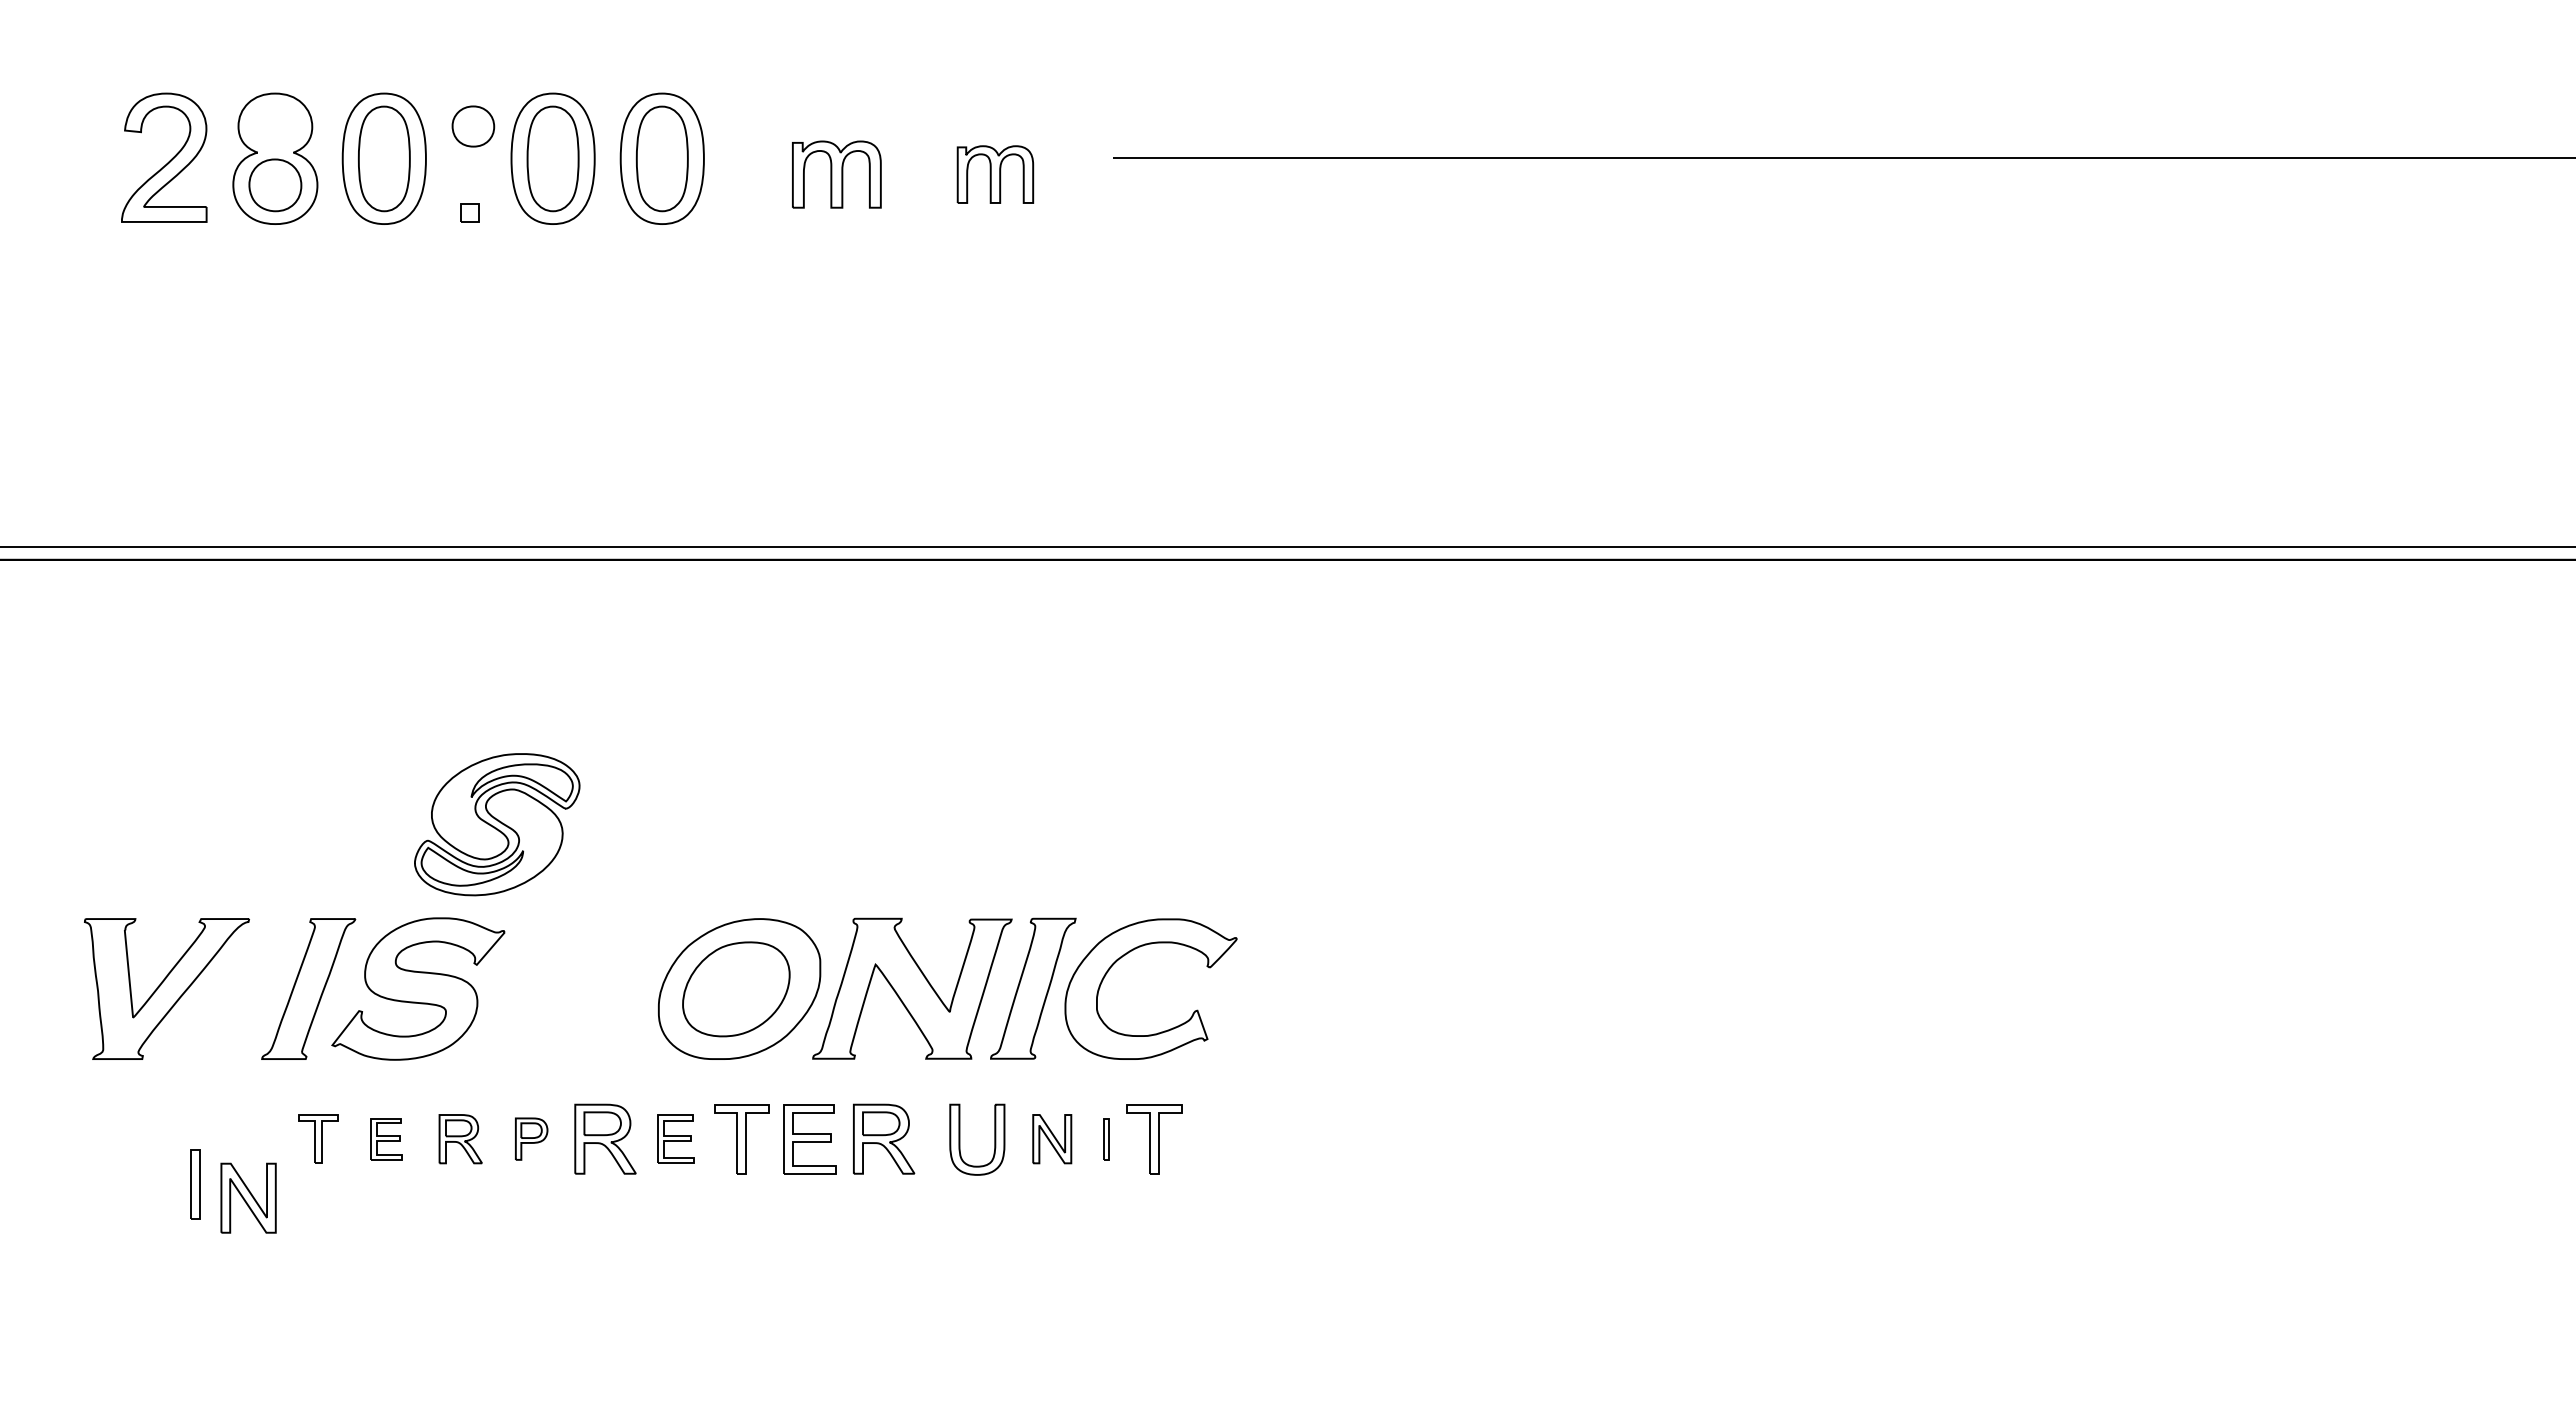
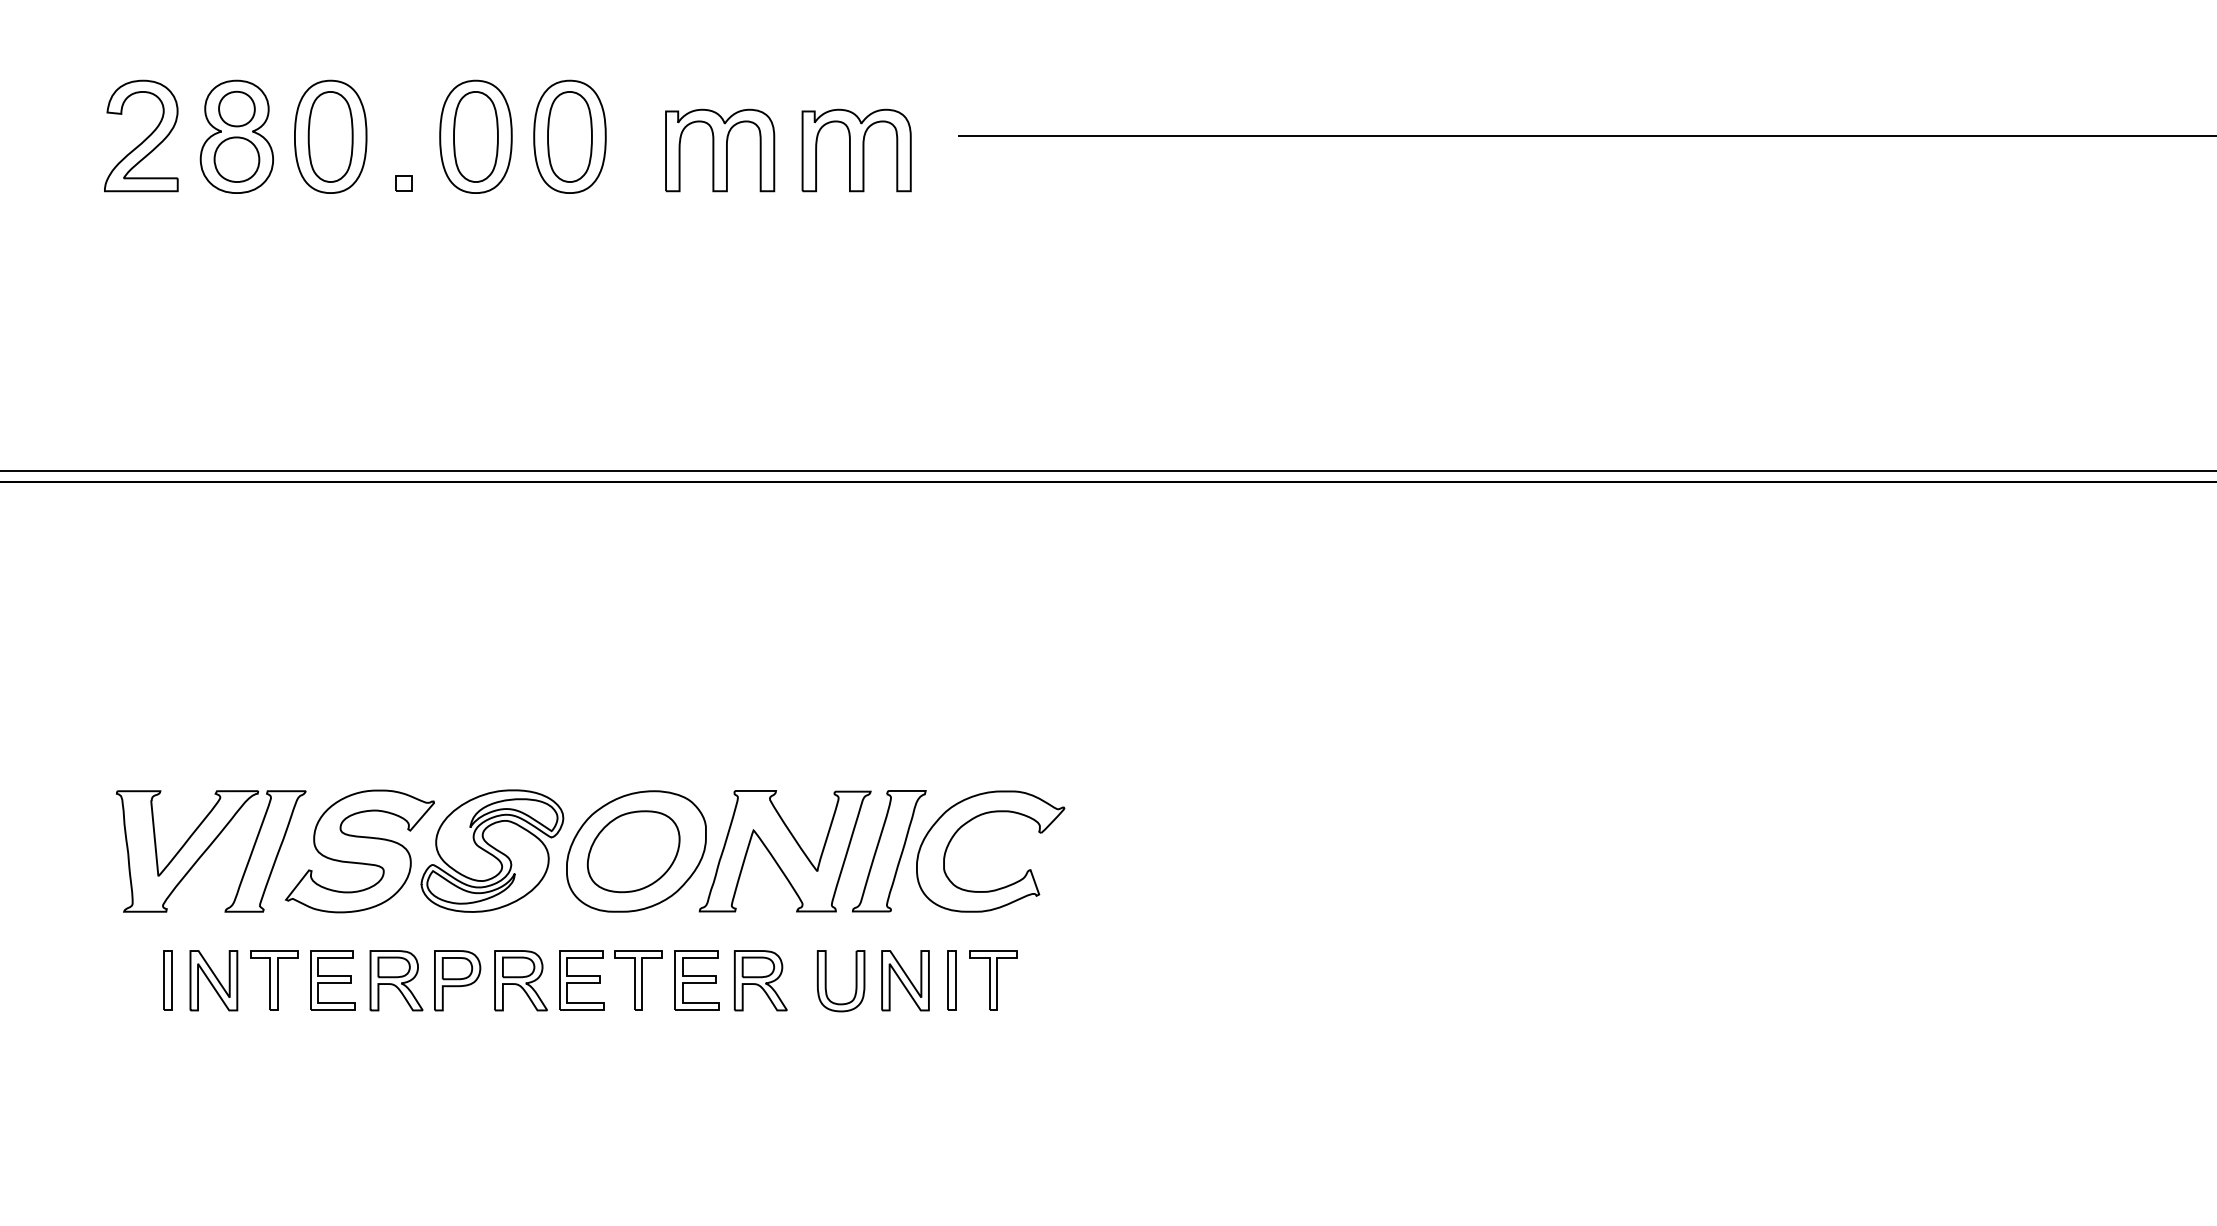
part: (473, 126) -> (237, 109), moved
part: (836, 174) -> (719, 150), size x1.43
part: (995, 174) -> (856, 150), size x1.67
part: (497, 824) -> (492, 850), moved
part: (166, 988) -> (187, 850), moved
part: (460, 1138) -> (396, 980), size x1.43
part: (531, 1138) -> (457, 980), size x1.67
part: (1052, 1138) -> (905, 980), size x1.43
part: (318, 1139) -> (274, 980), size x1.43
part: (386, 1139) -> (332, 980), size x1.67
part: (675, 1139) -> (581, 980), size x1.43
part: (1106, 1139) -> (952, 980), size x1.67
part: (195, 1184) -> (168, 980), moved
part: (248, 1197) -> (213, 980), moved

